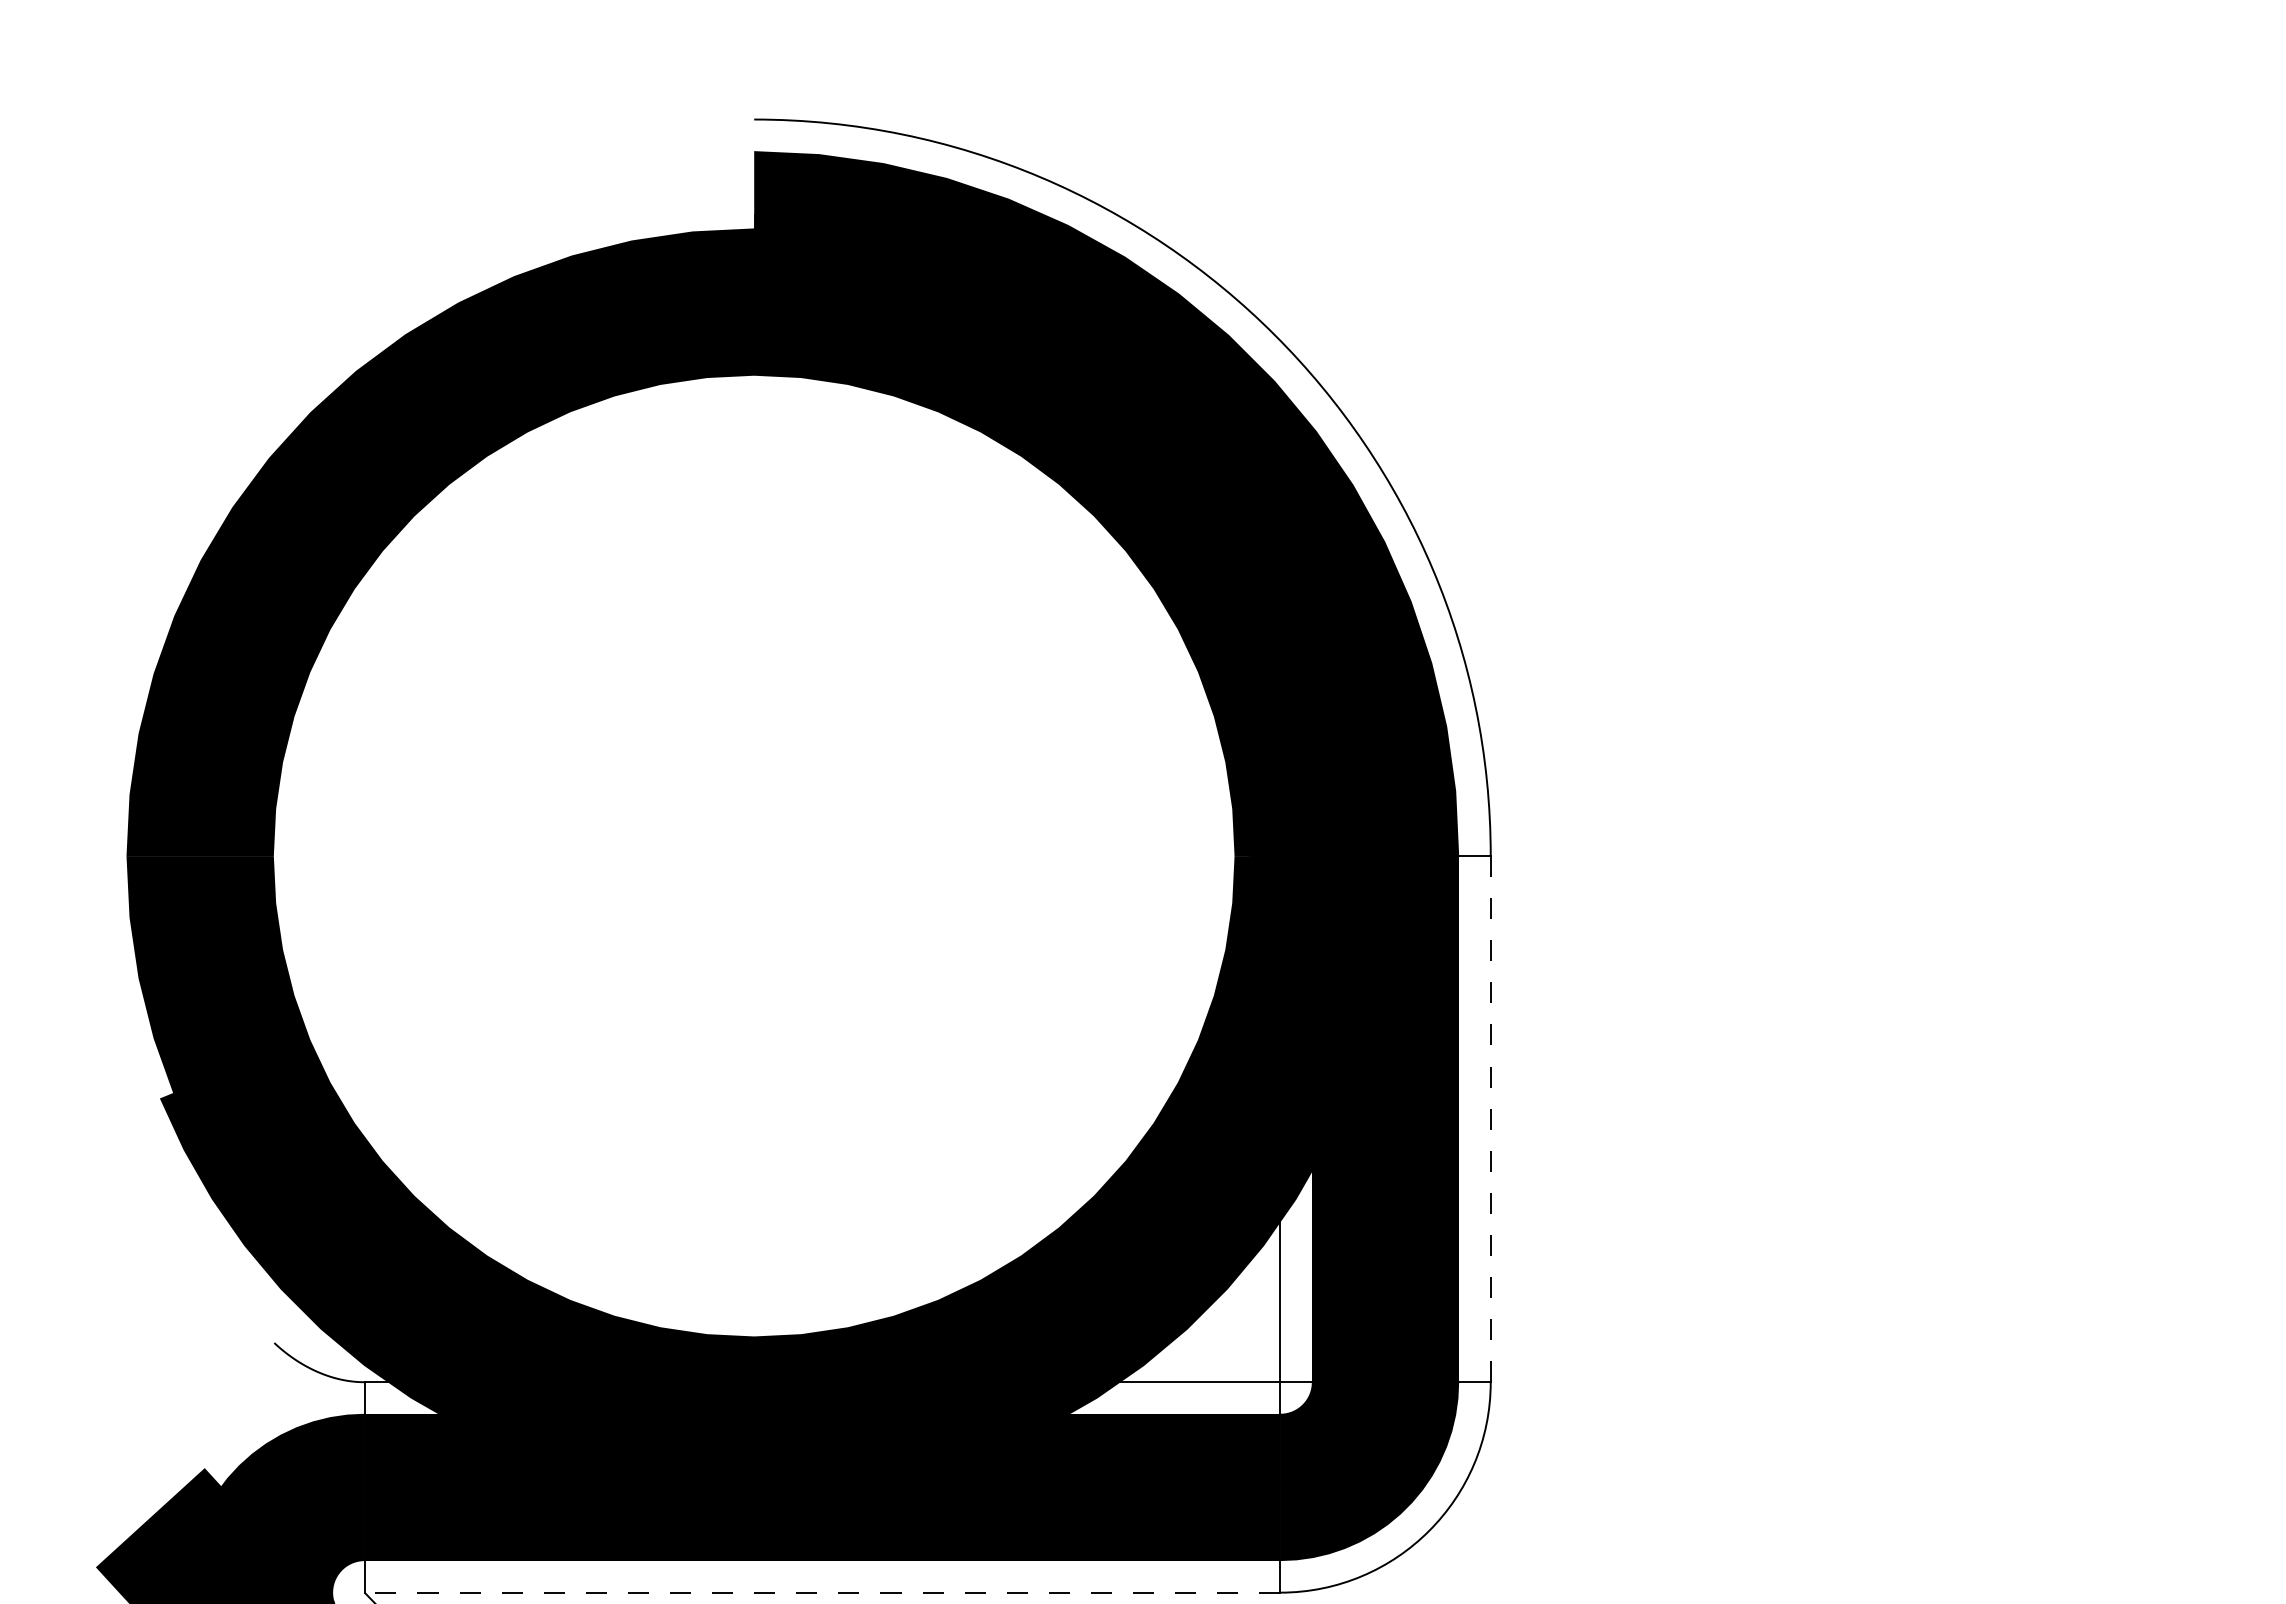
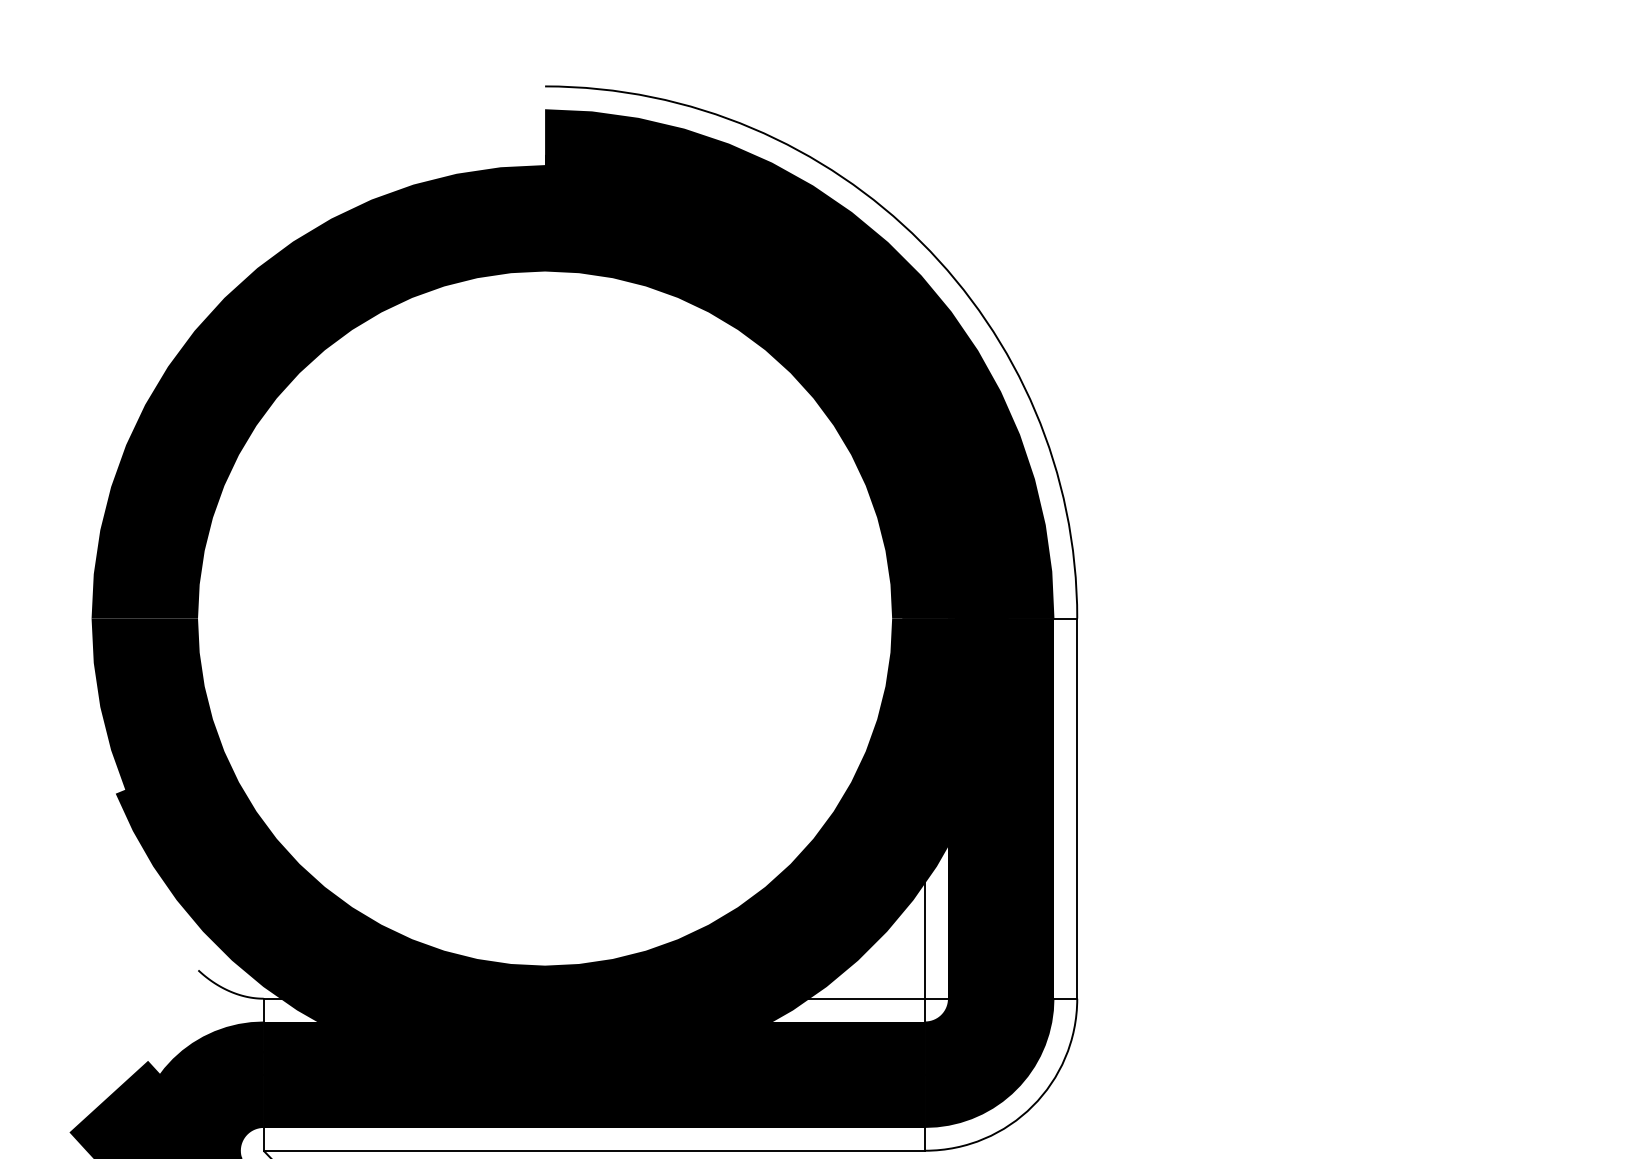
line: (1490, 1119) -> (1077, 808), dashed -> solid
line: (822, 1592) -> (594, 1150), dashed -> solid

